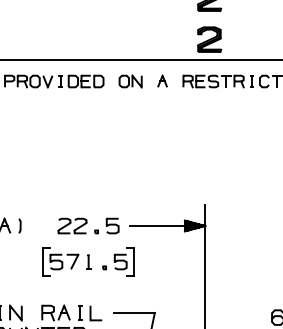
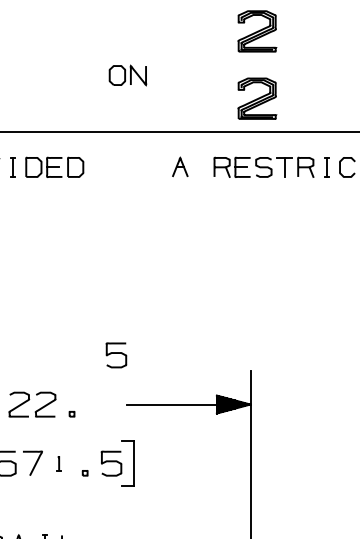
part: (130, 81) -> (127, 75), moved
curve: (112, 225) -> (116, 354), moved
part: (88, 261) -> (58, 462), size x0.6

